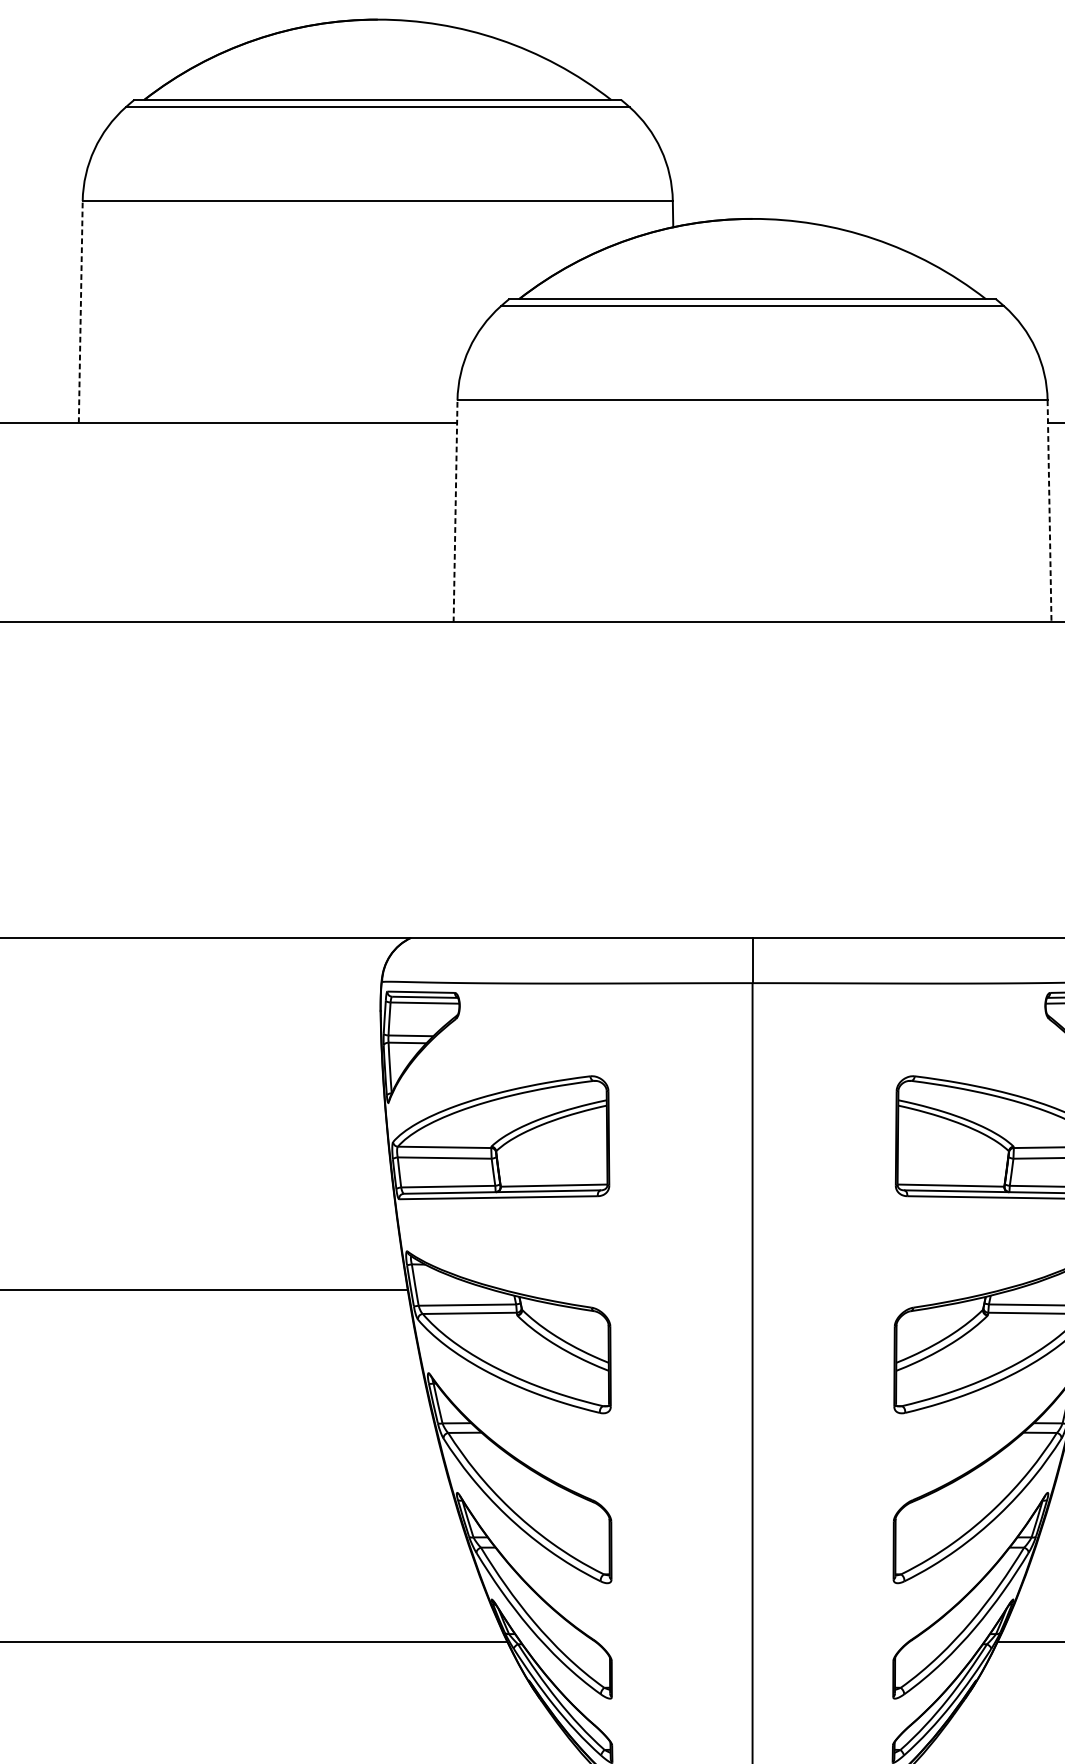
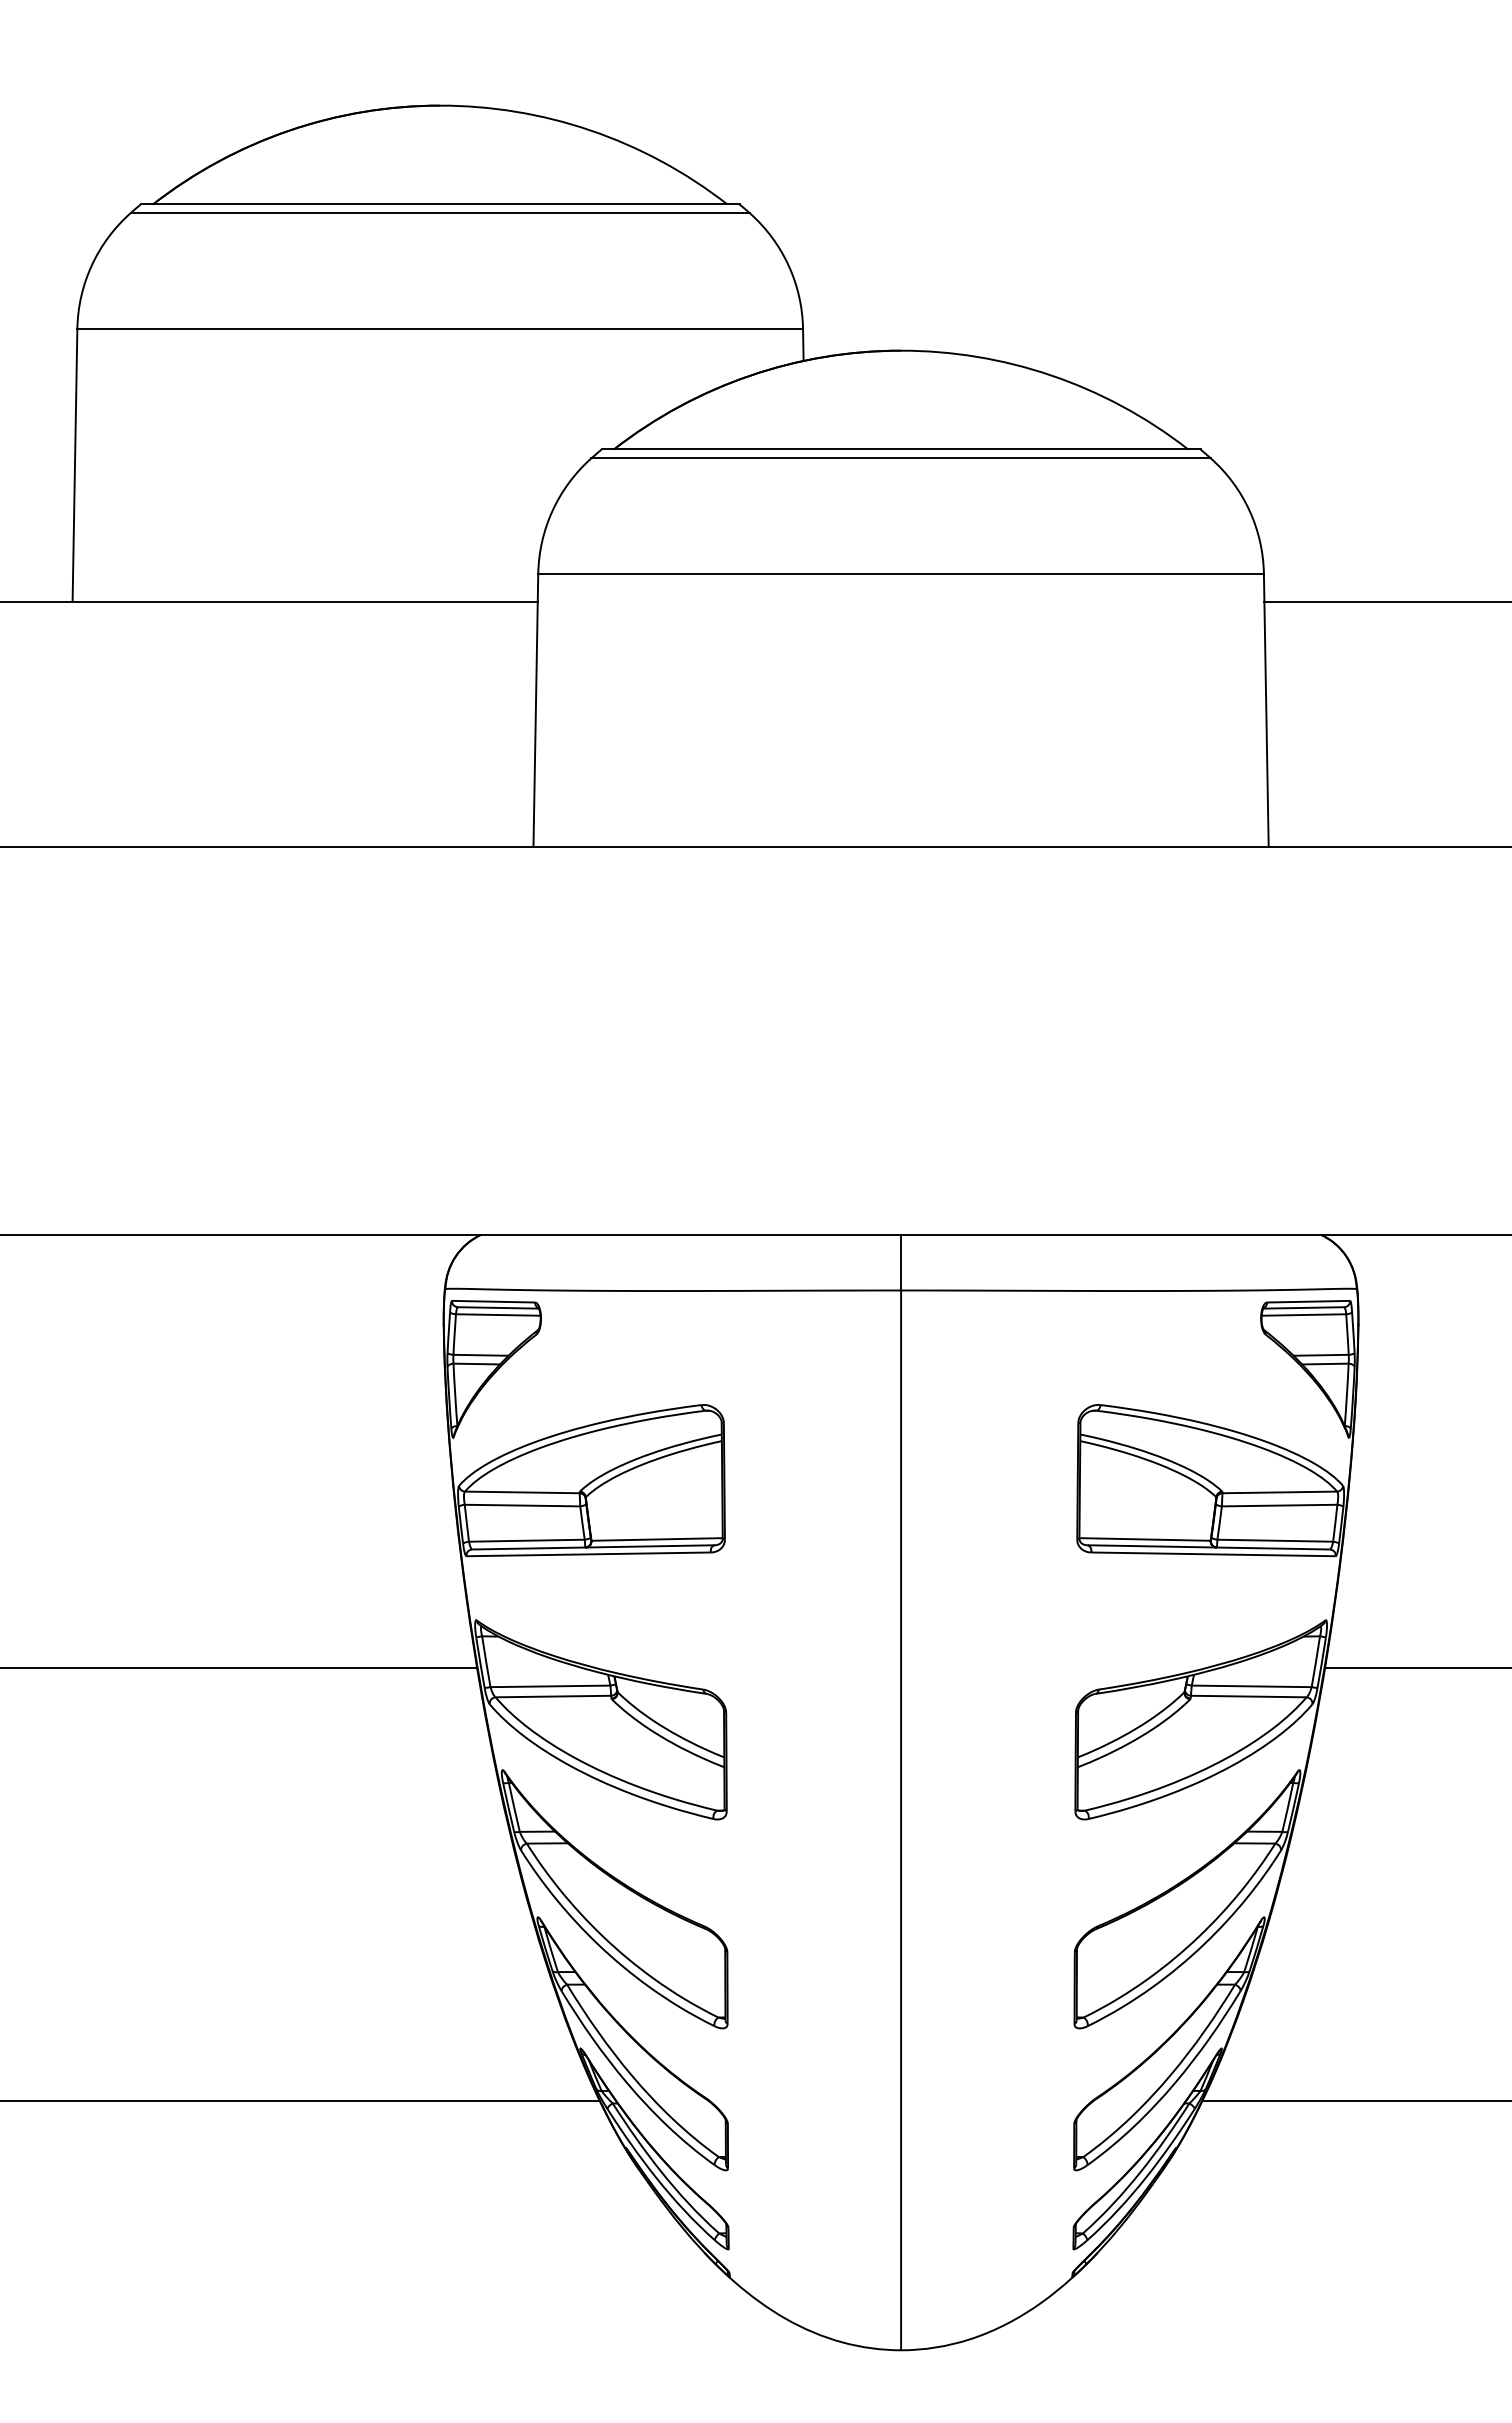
line: (81, 311) -> (75, 464), dashed -> solid
line: (455, 510) -> (535, 709), dashed -> solid
line: (1049, 511) -> (1266, 710), dashed -> solid

